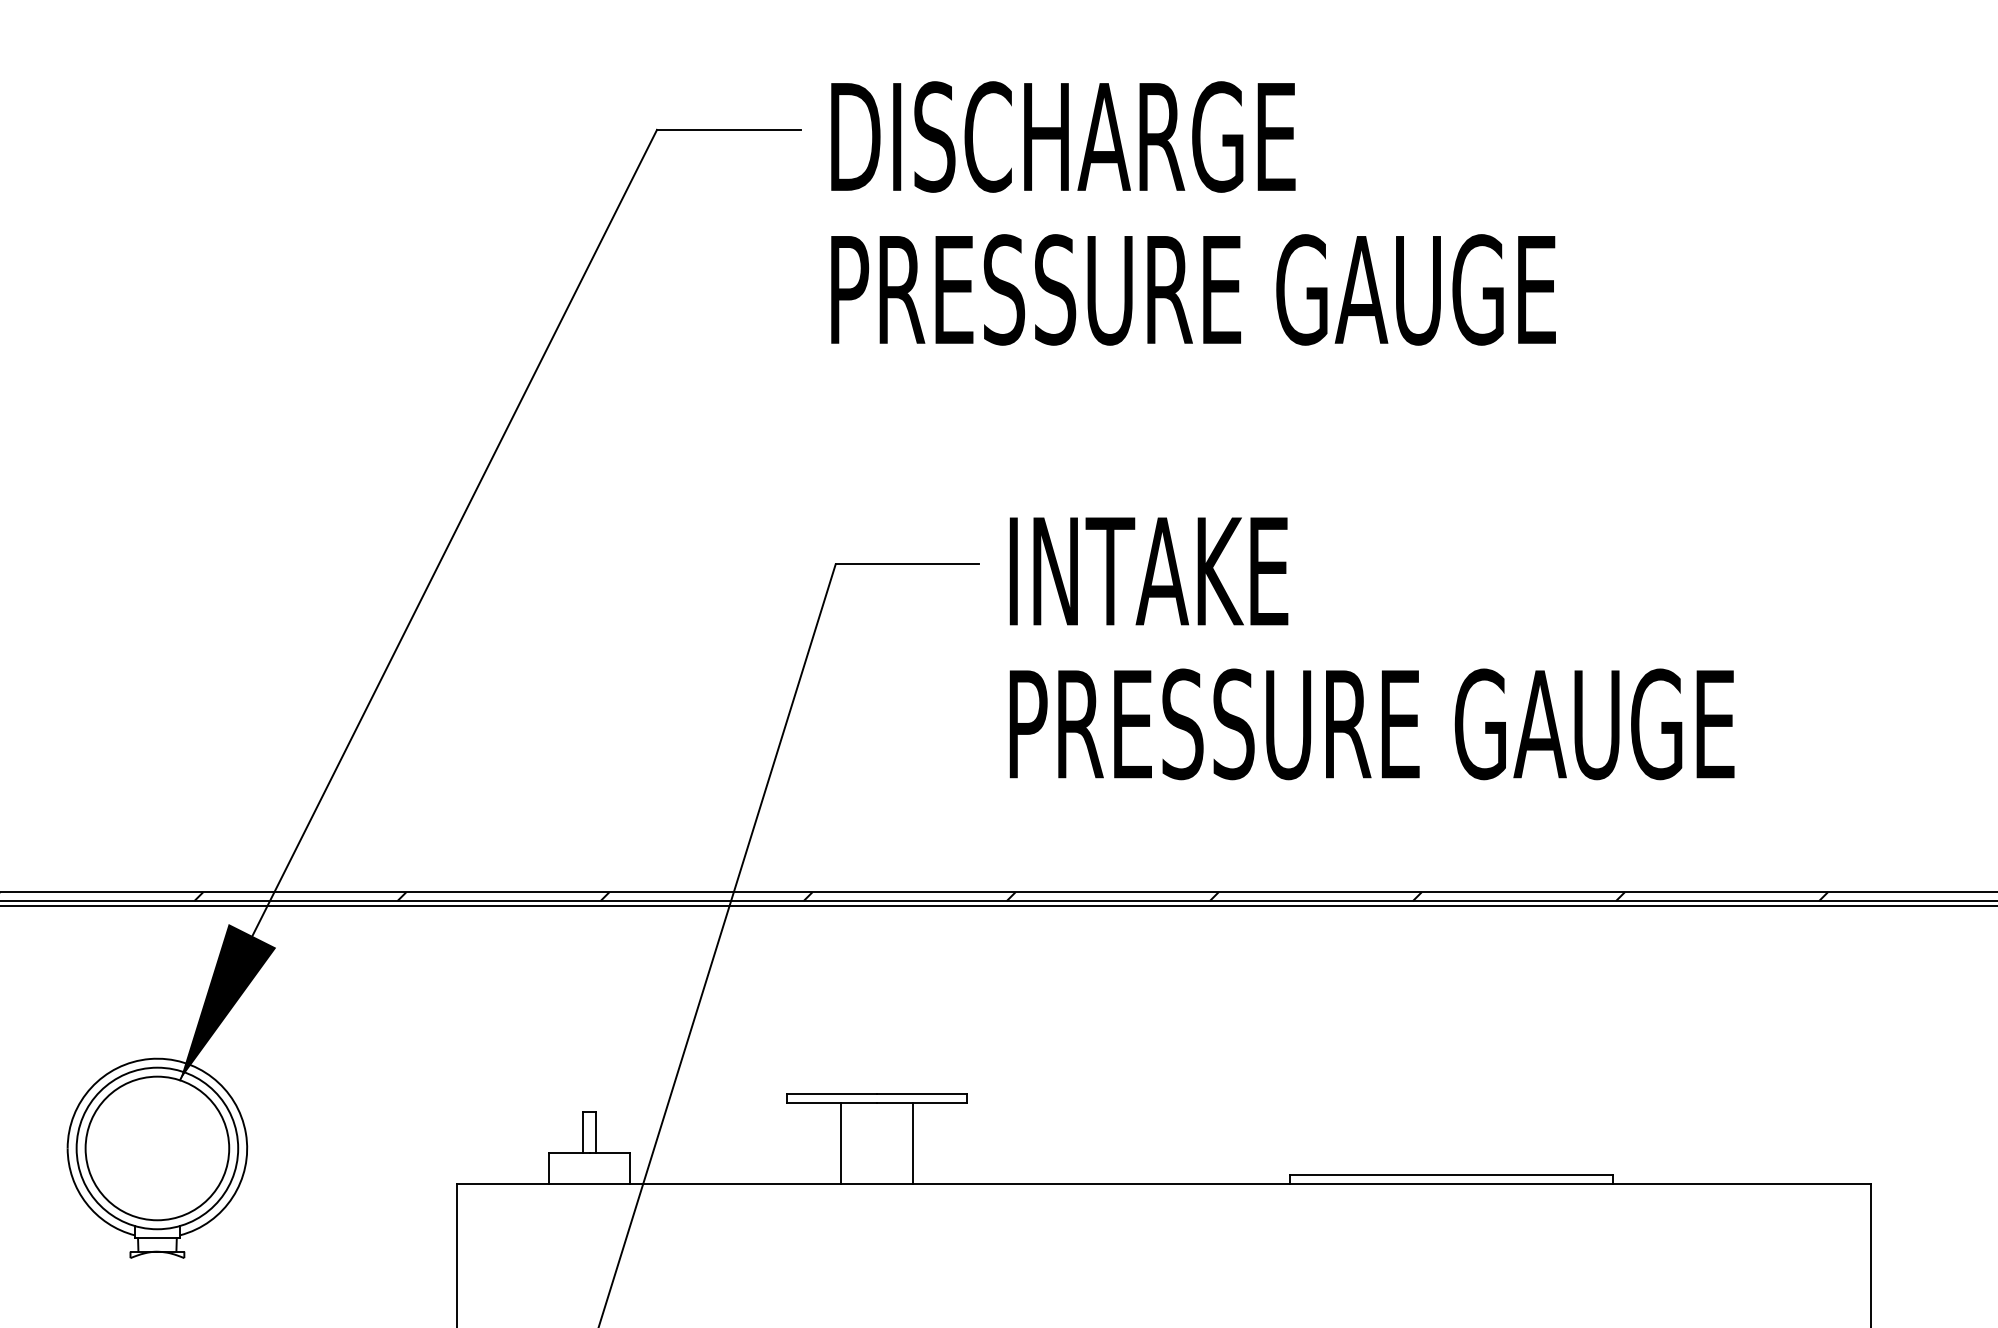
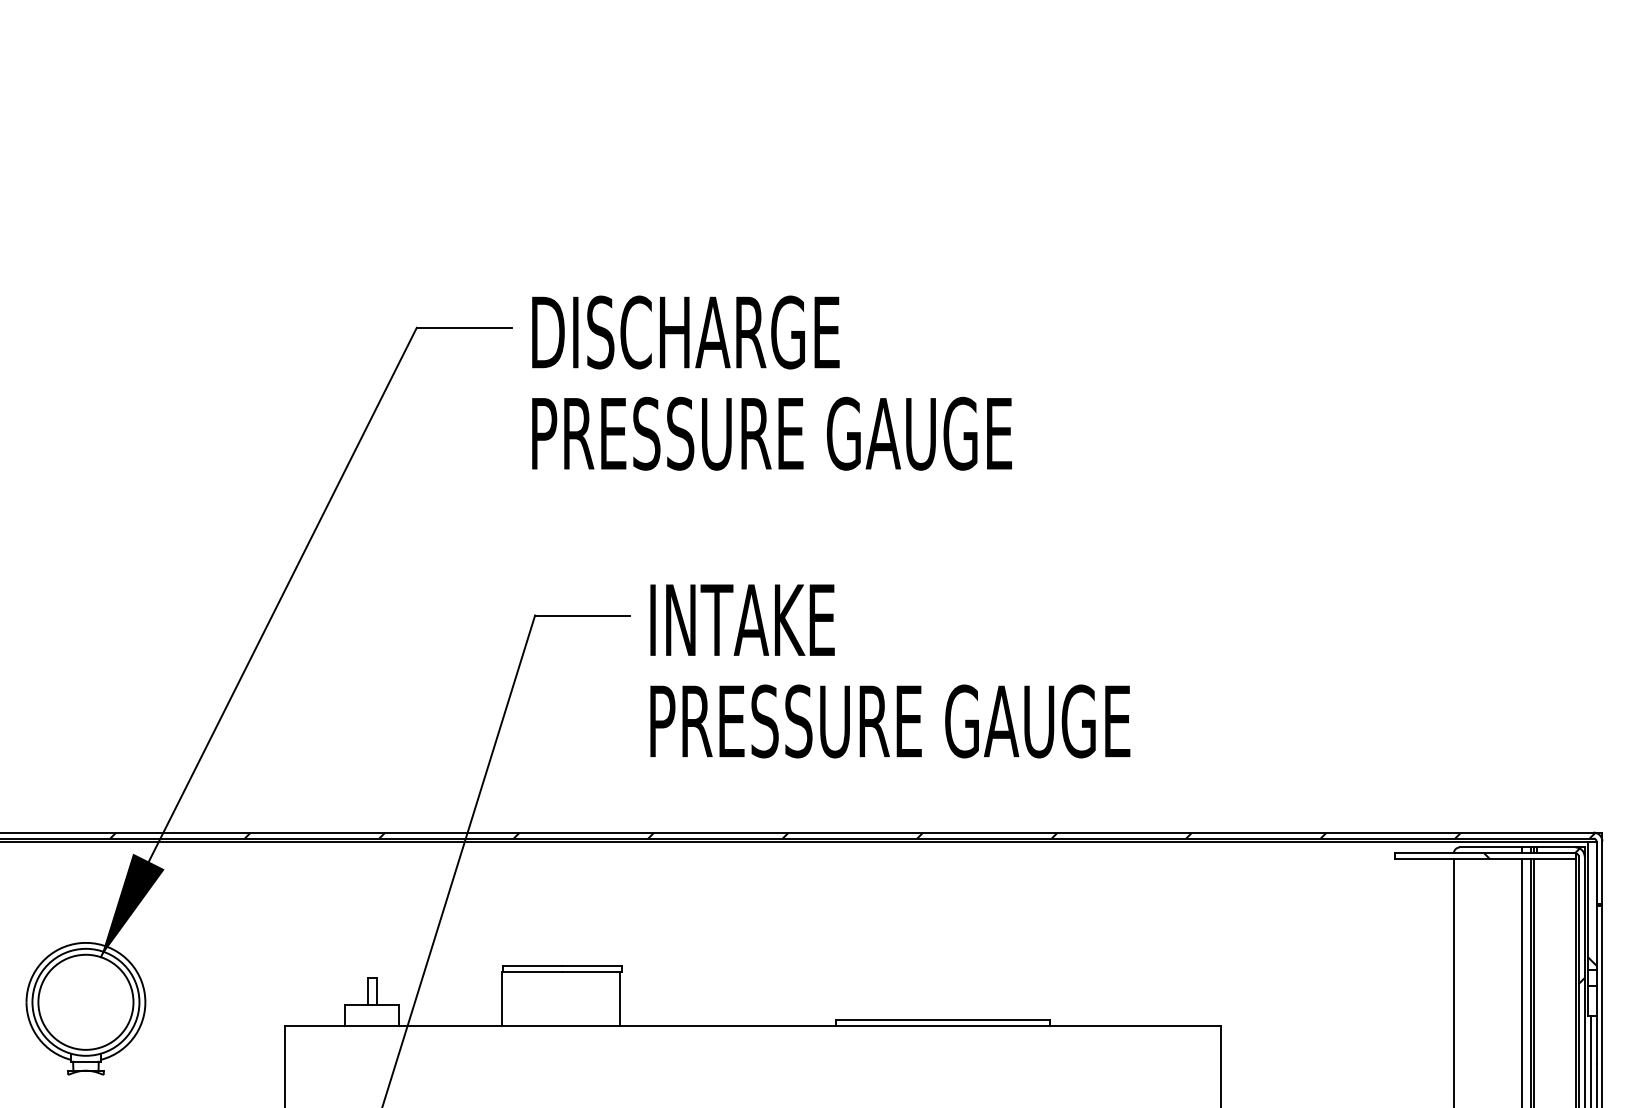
line: (840, 1142) -> (501, 998), moved
line: (913, 1142) -> (620, 998), moved

